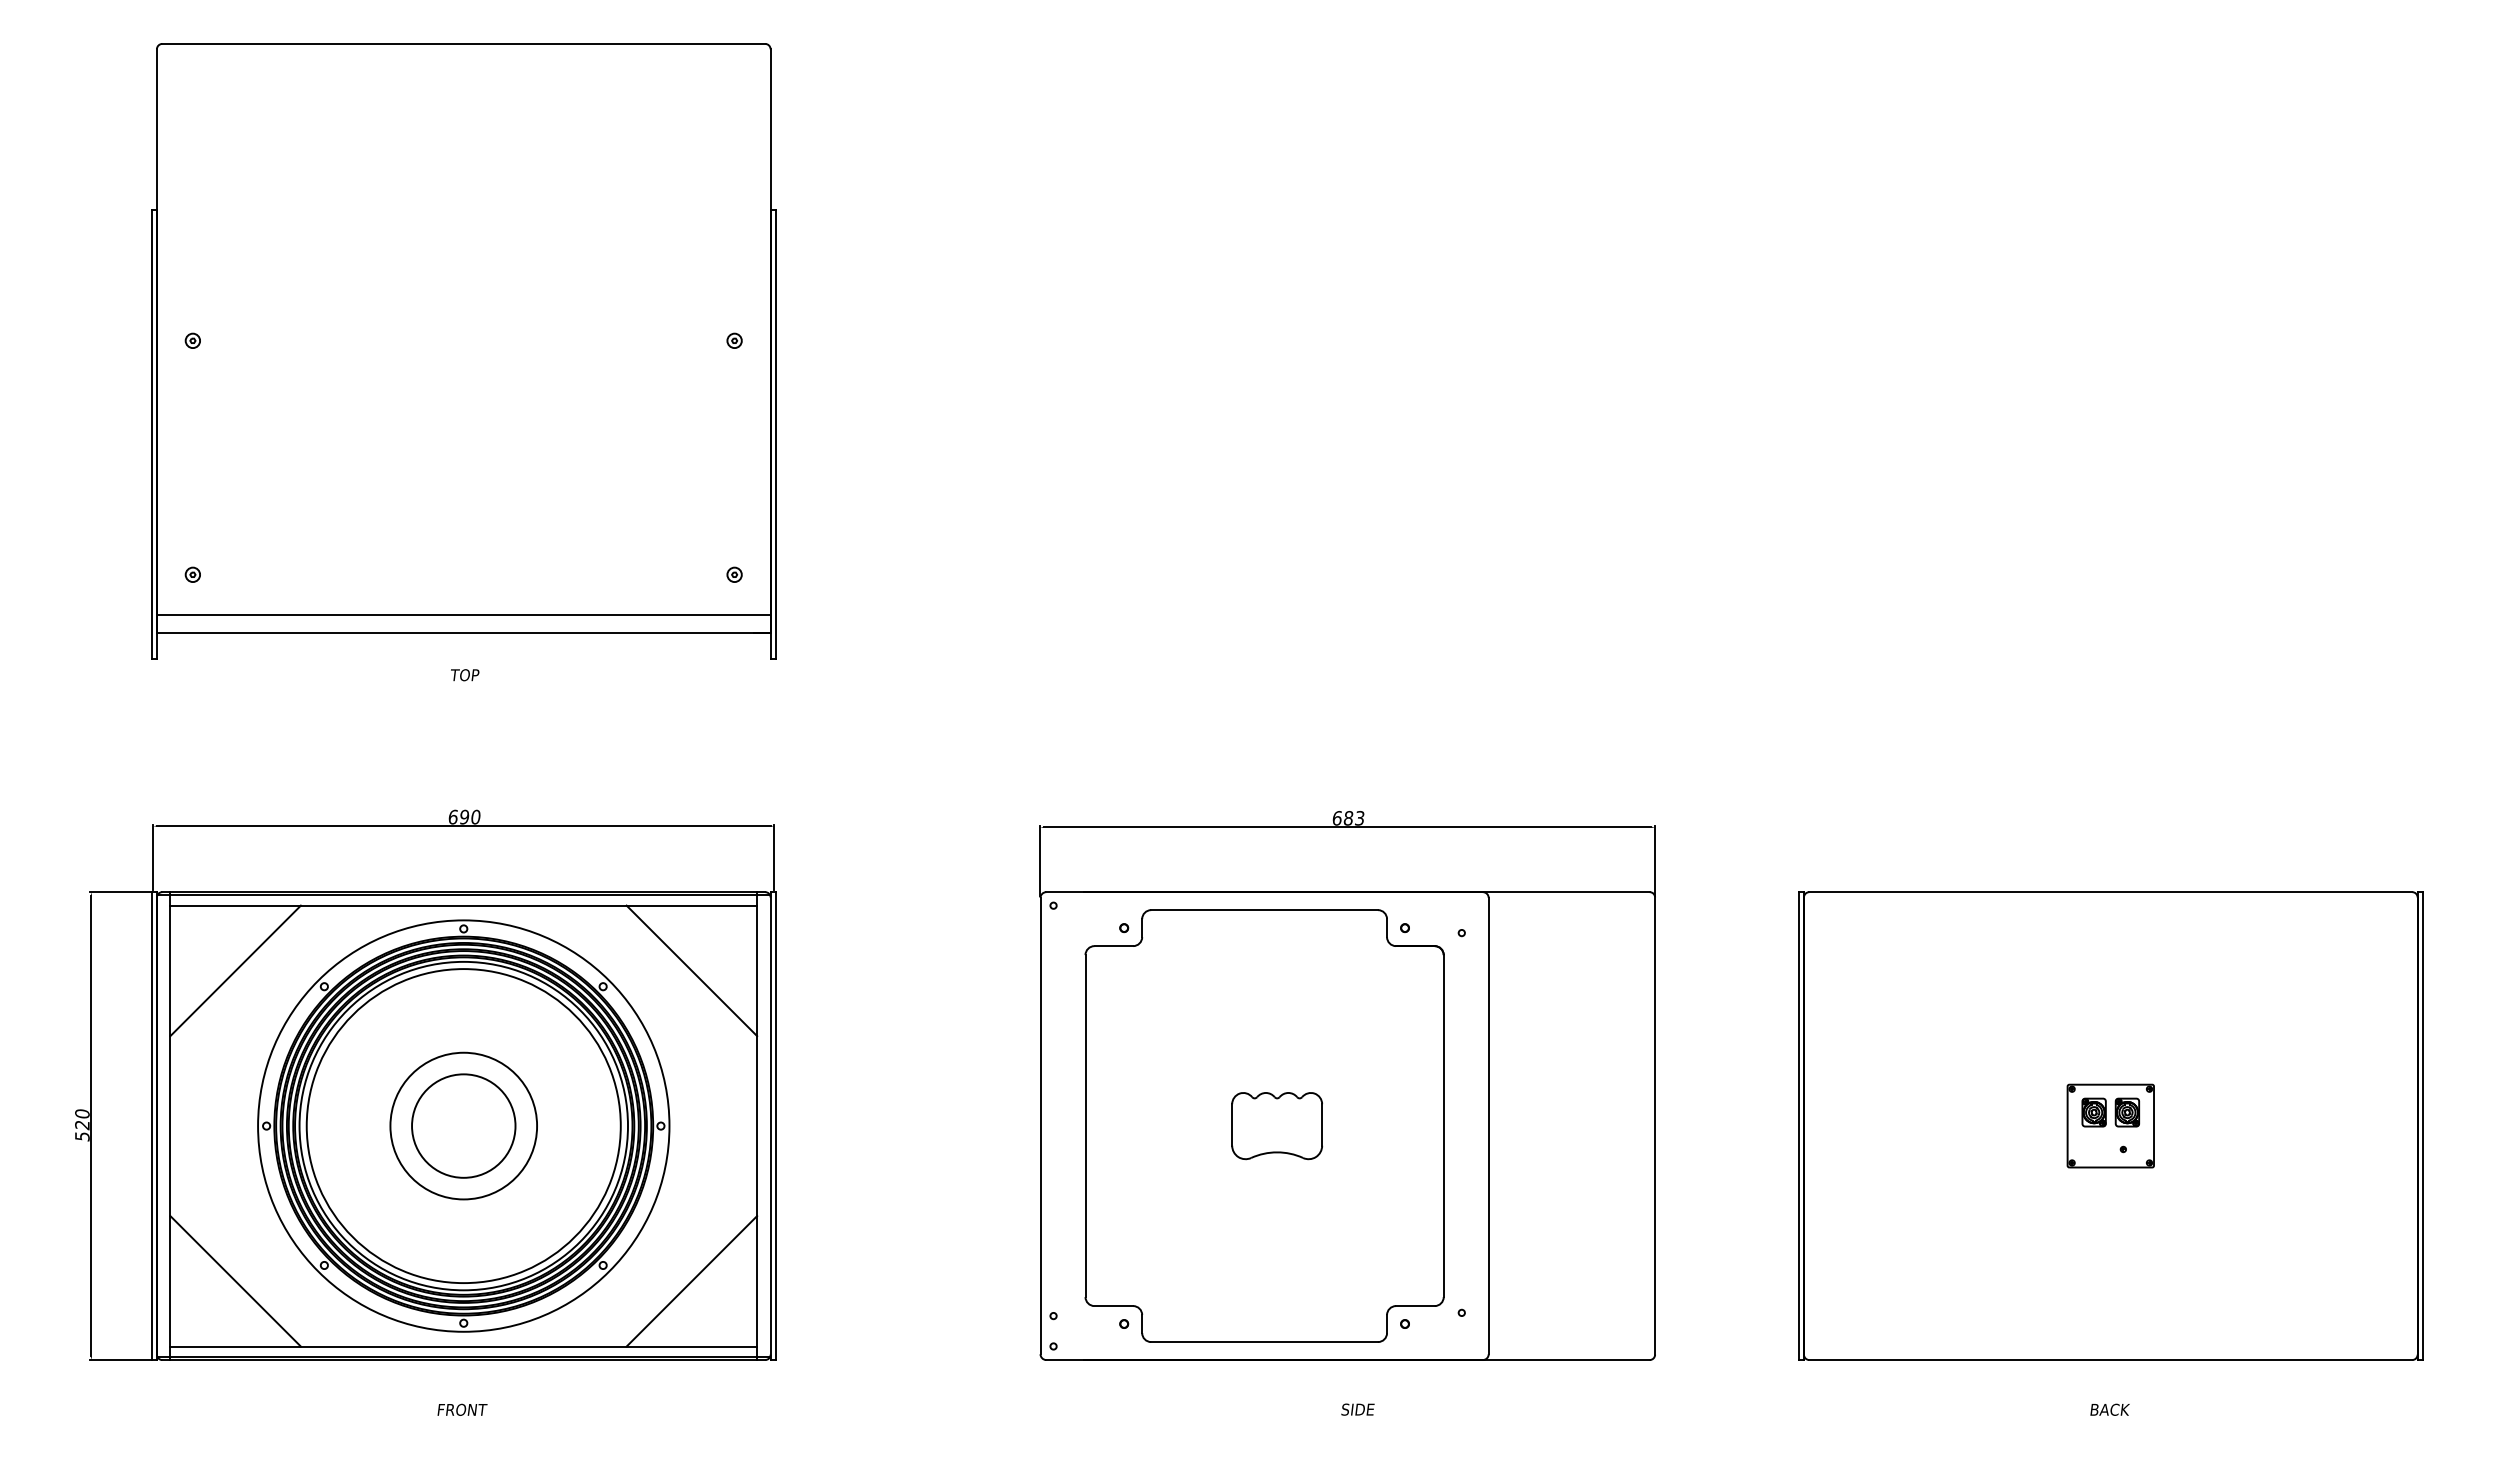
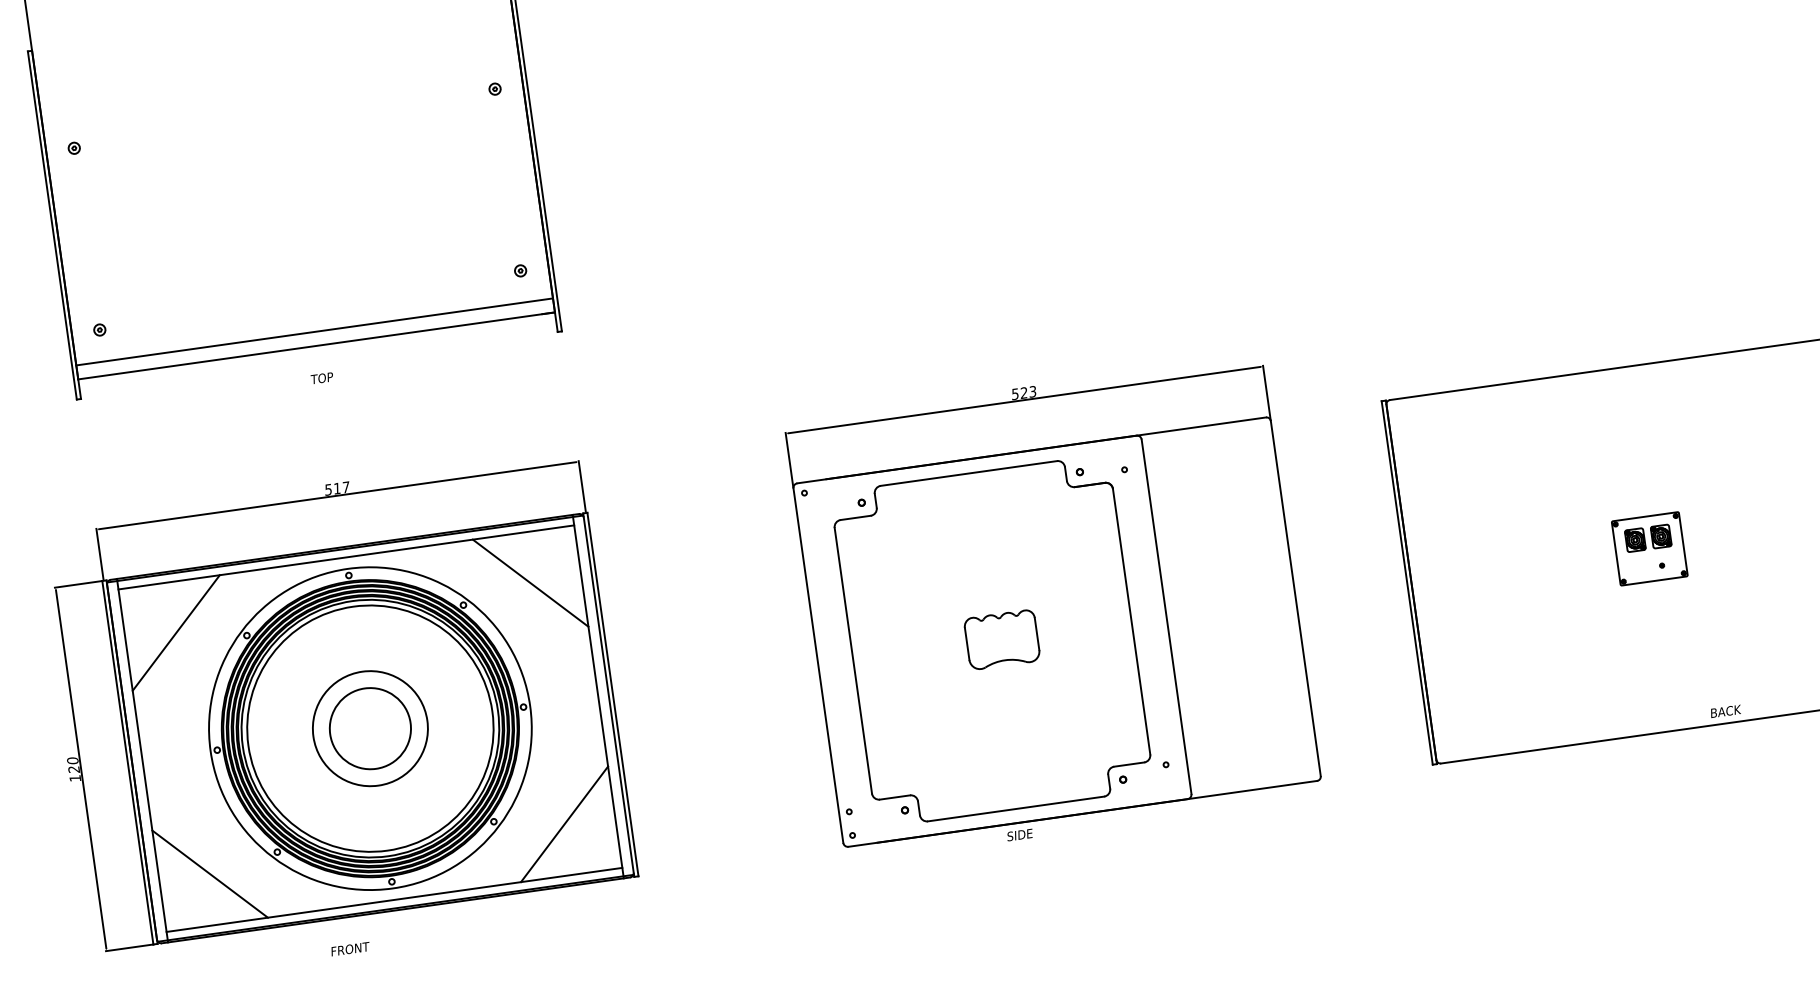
text: (464, 816) -> (337, 488), 690 -> 517
text: (1342, 818) -> (1019, 393), 683 -> 523
text: (82, 1136) -> (75, 778), 520 -> 120
text: (462, 1409) -> (350, 948), moved
text: (1357, 1409) -> (1019, 834), moved
text: (2109, 1409) -> (1725, 711), moved

